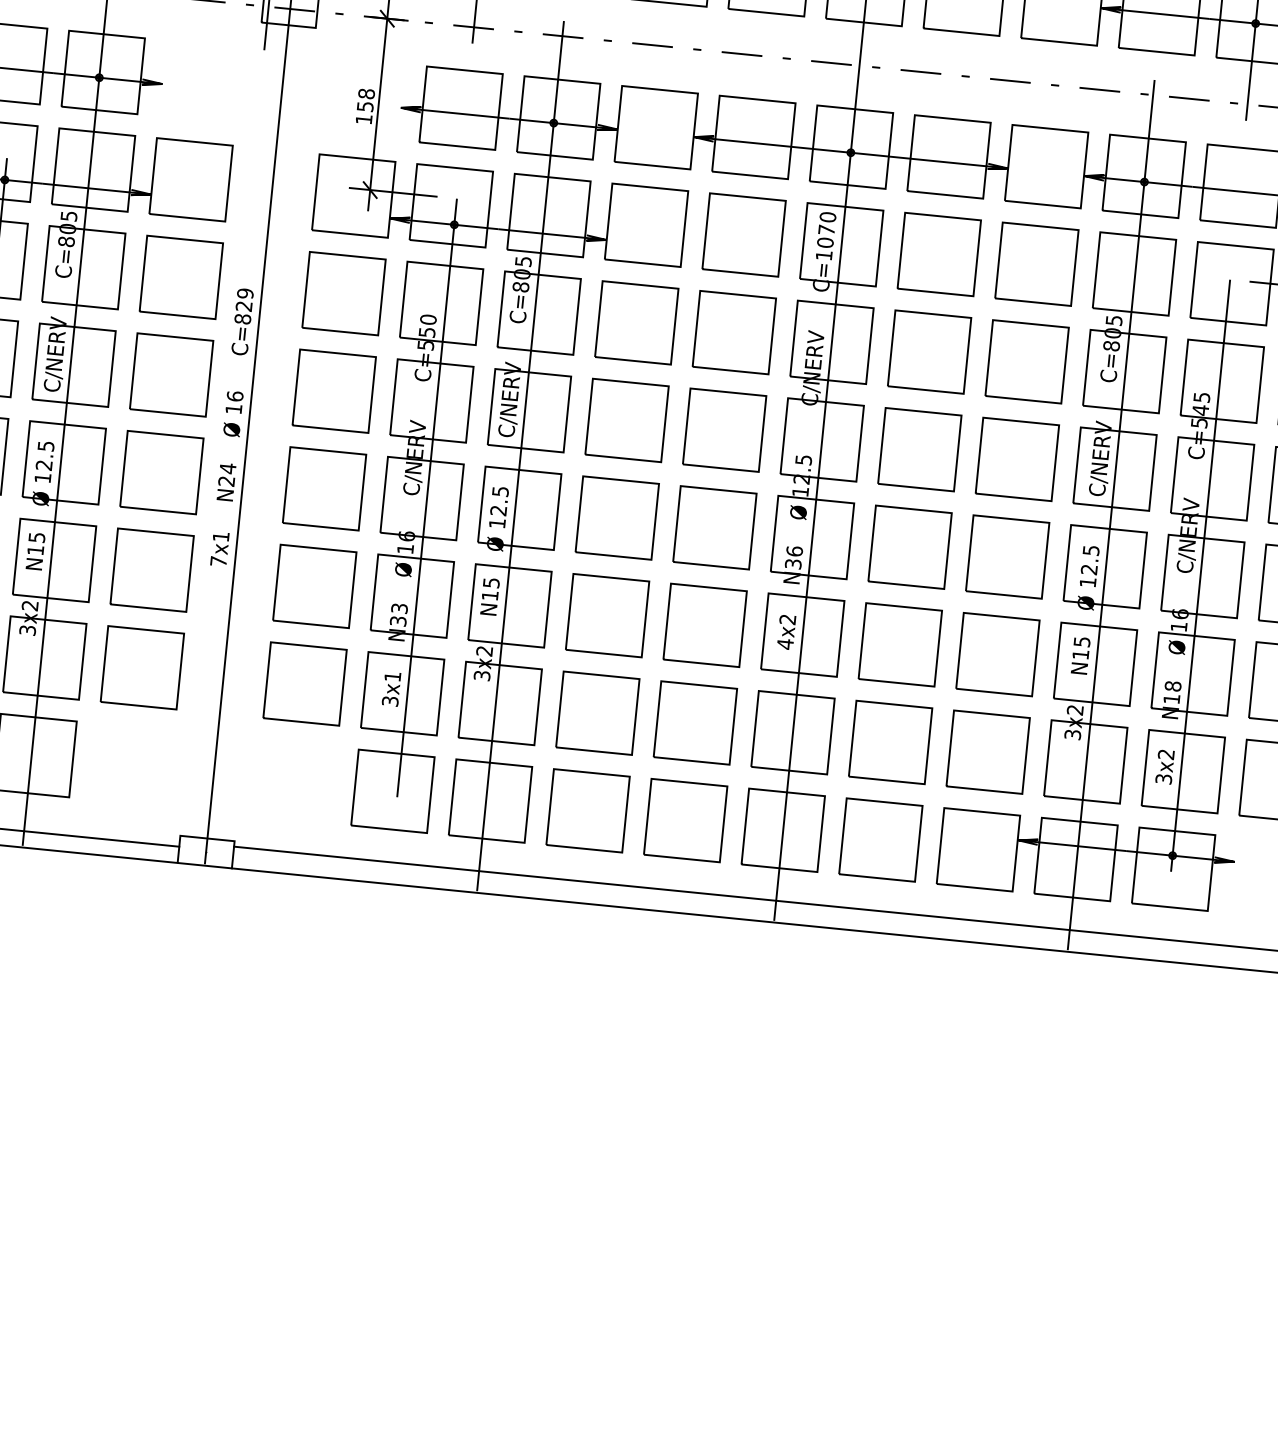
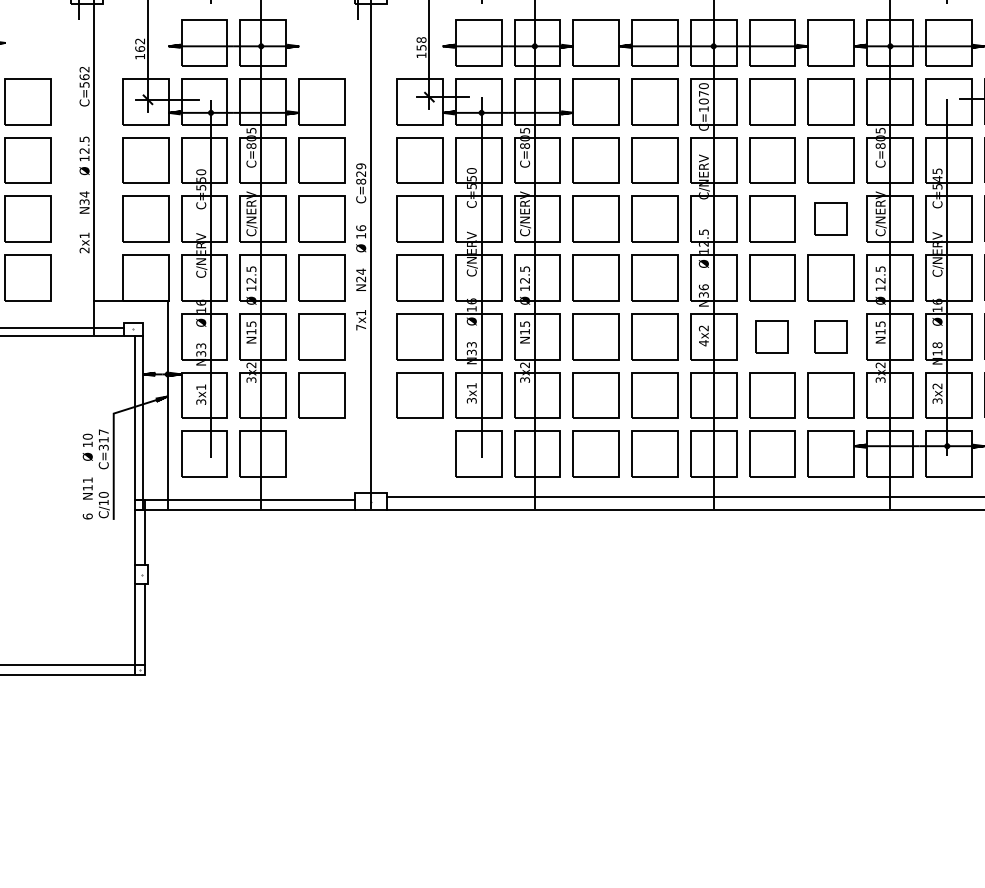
part: (1016, 458) -> (830, 218), size x0.7
part: (900, 644) -> (772, 336), size x0.7
part: (996, 654) -> (830, 336), size x0.7

